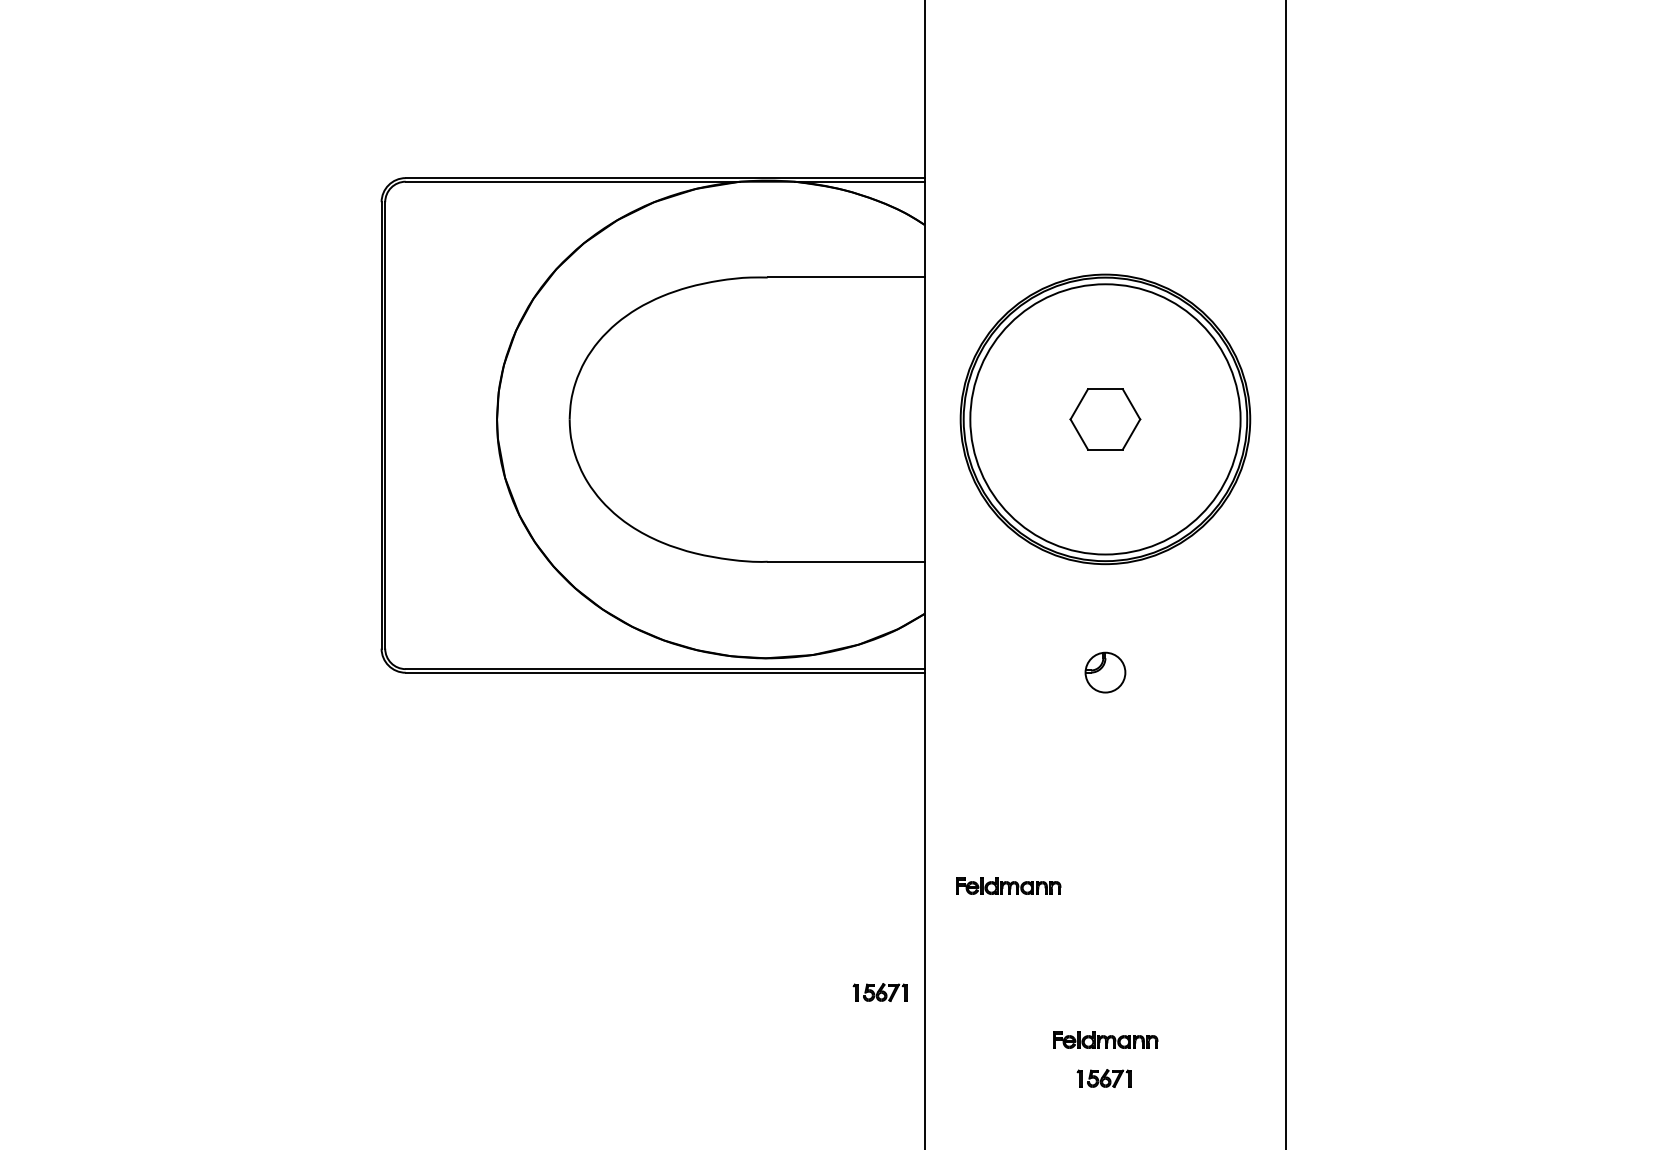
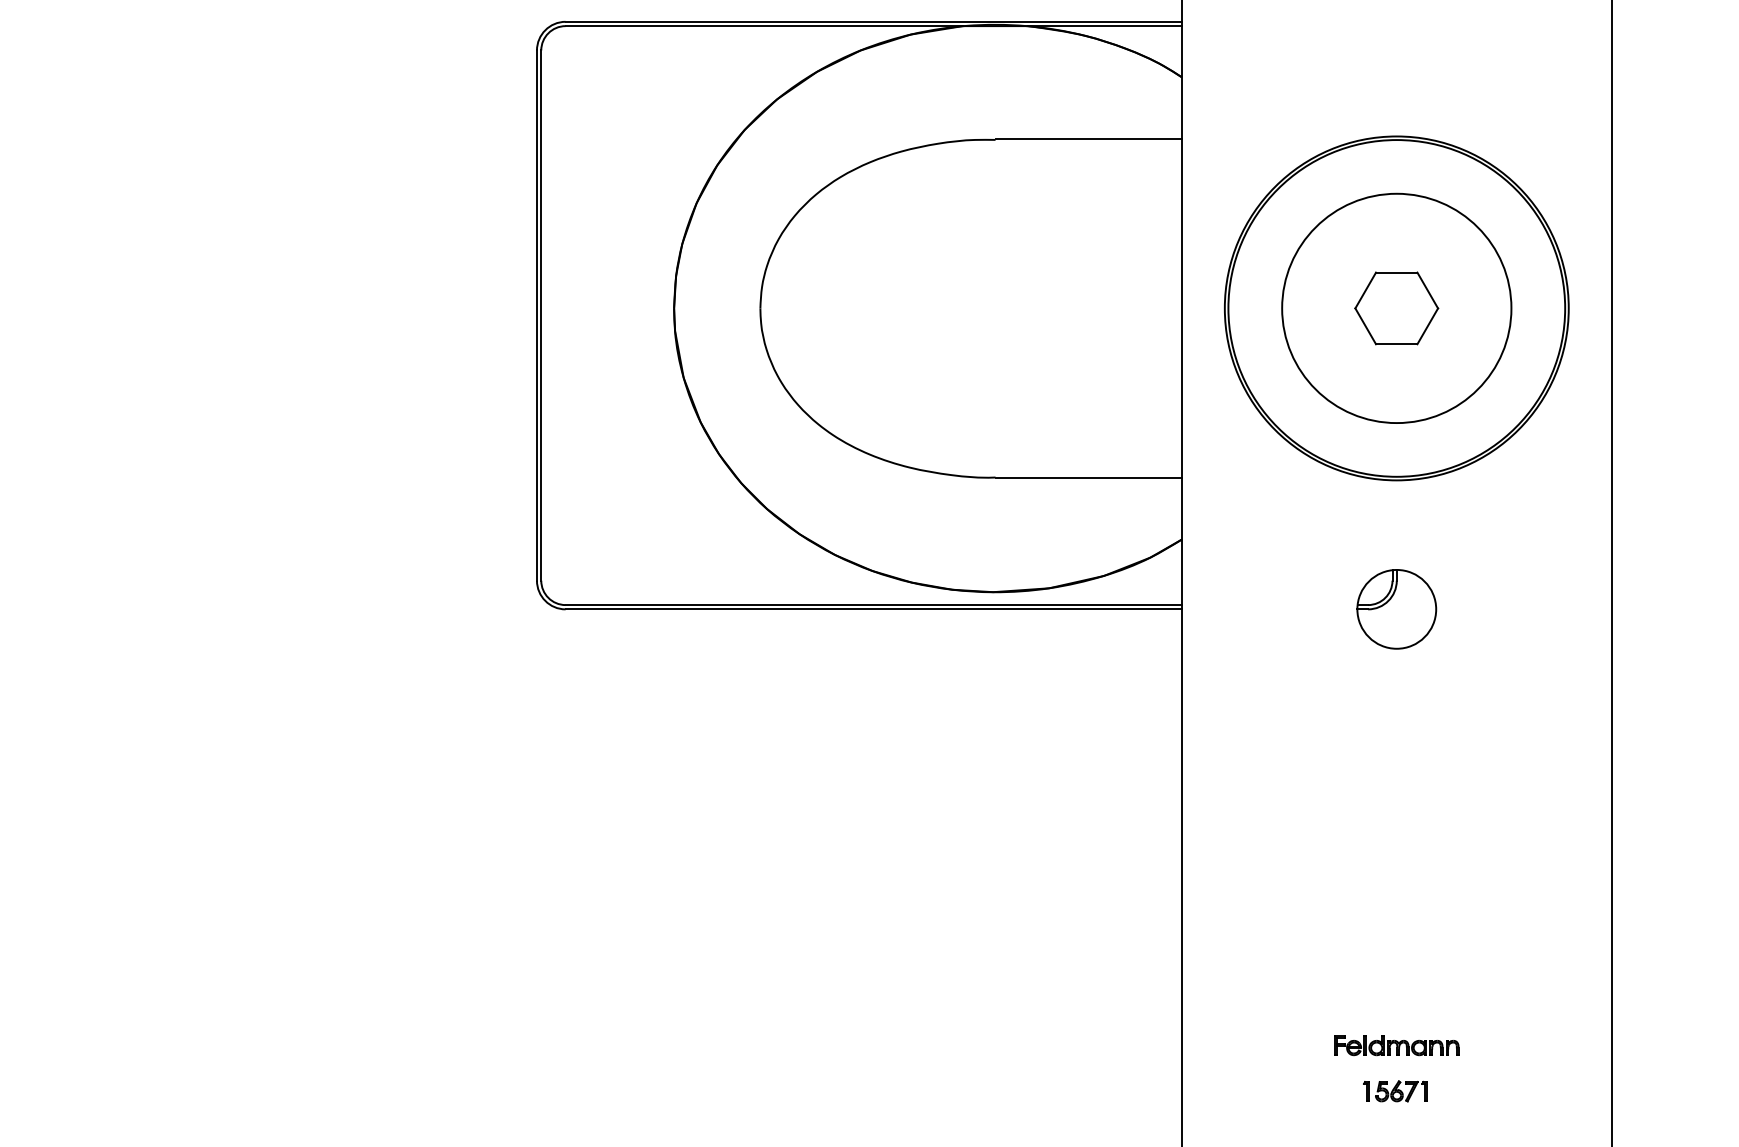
circle: (1104, 418) -> (1395, 307), size x0.71
part: (1105, 672) -> (1396, 609), size x1.67
part: (1008, 885) -> (1281, 862), removed
part: (879, 992) -> (1128, 989), removed

